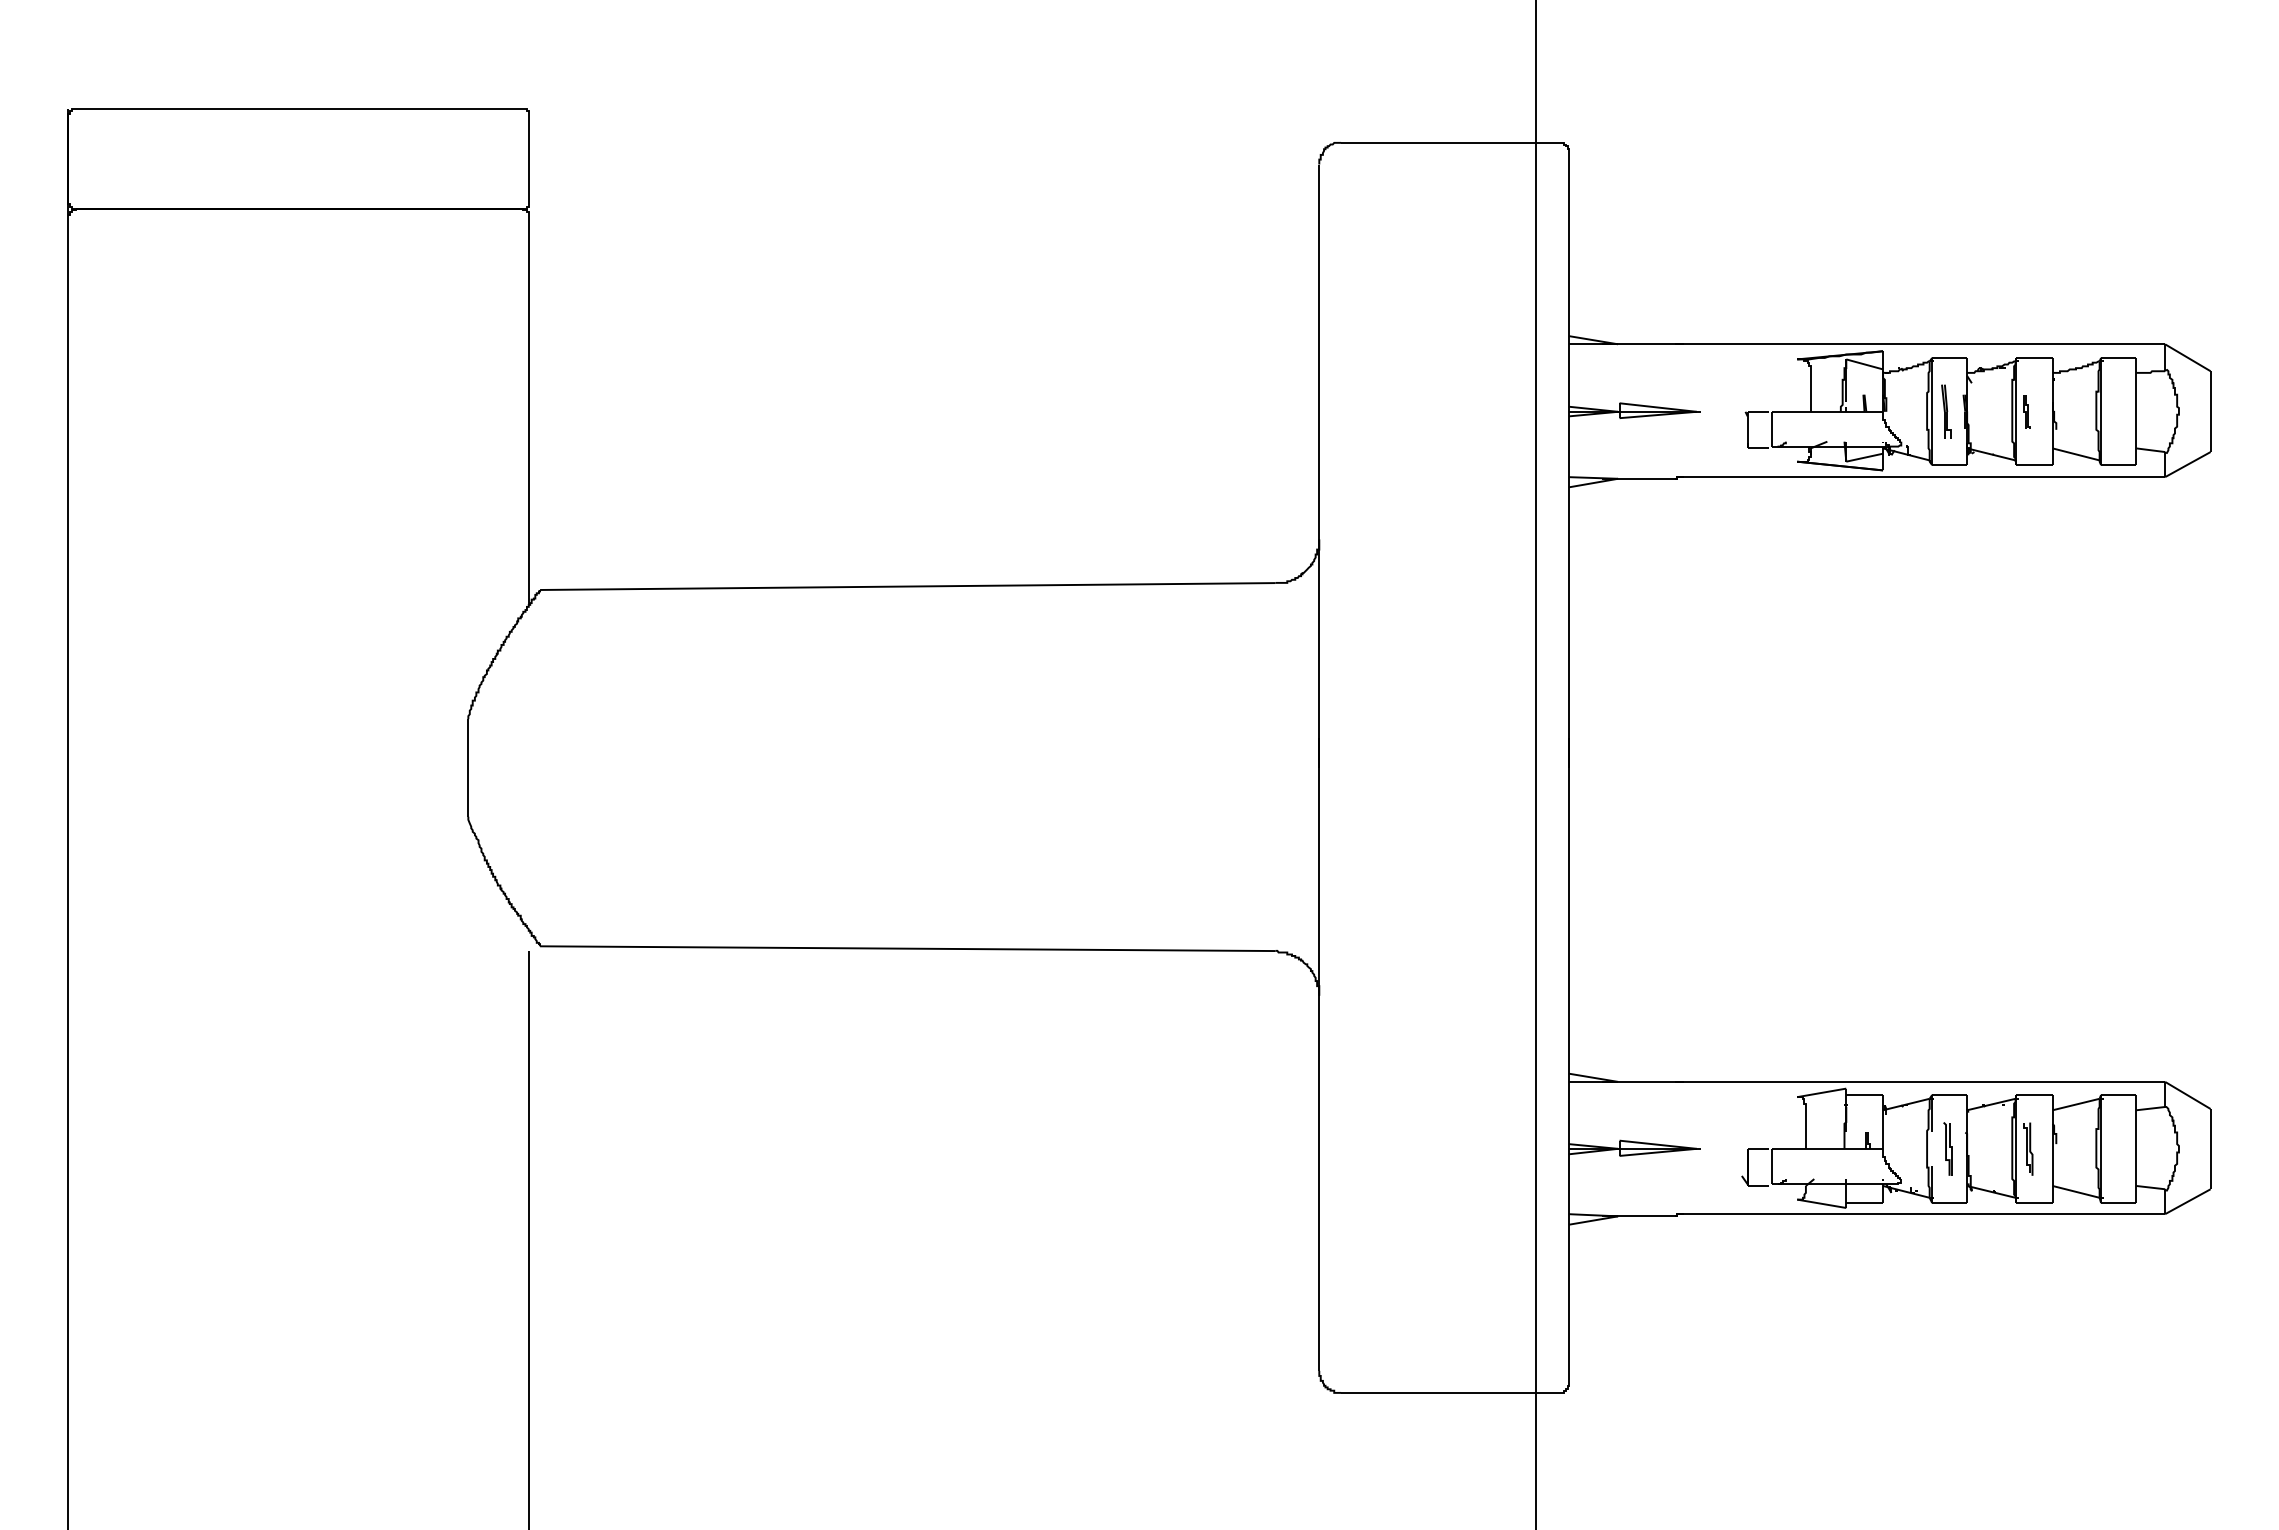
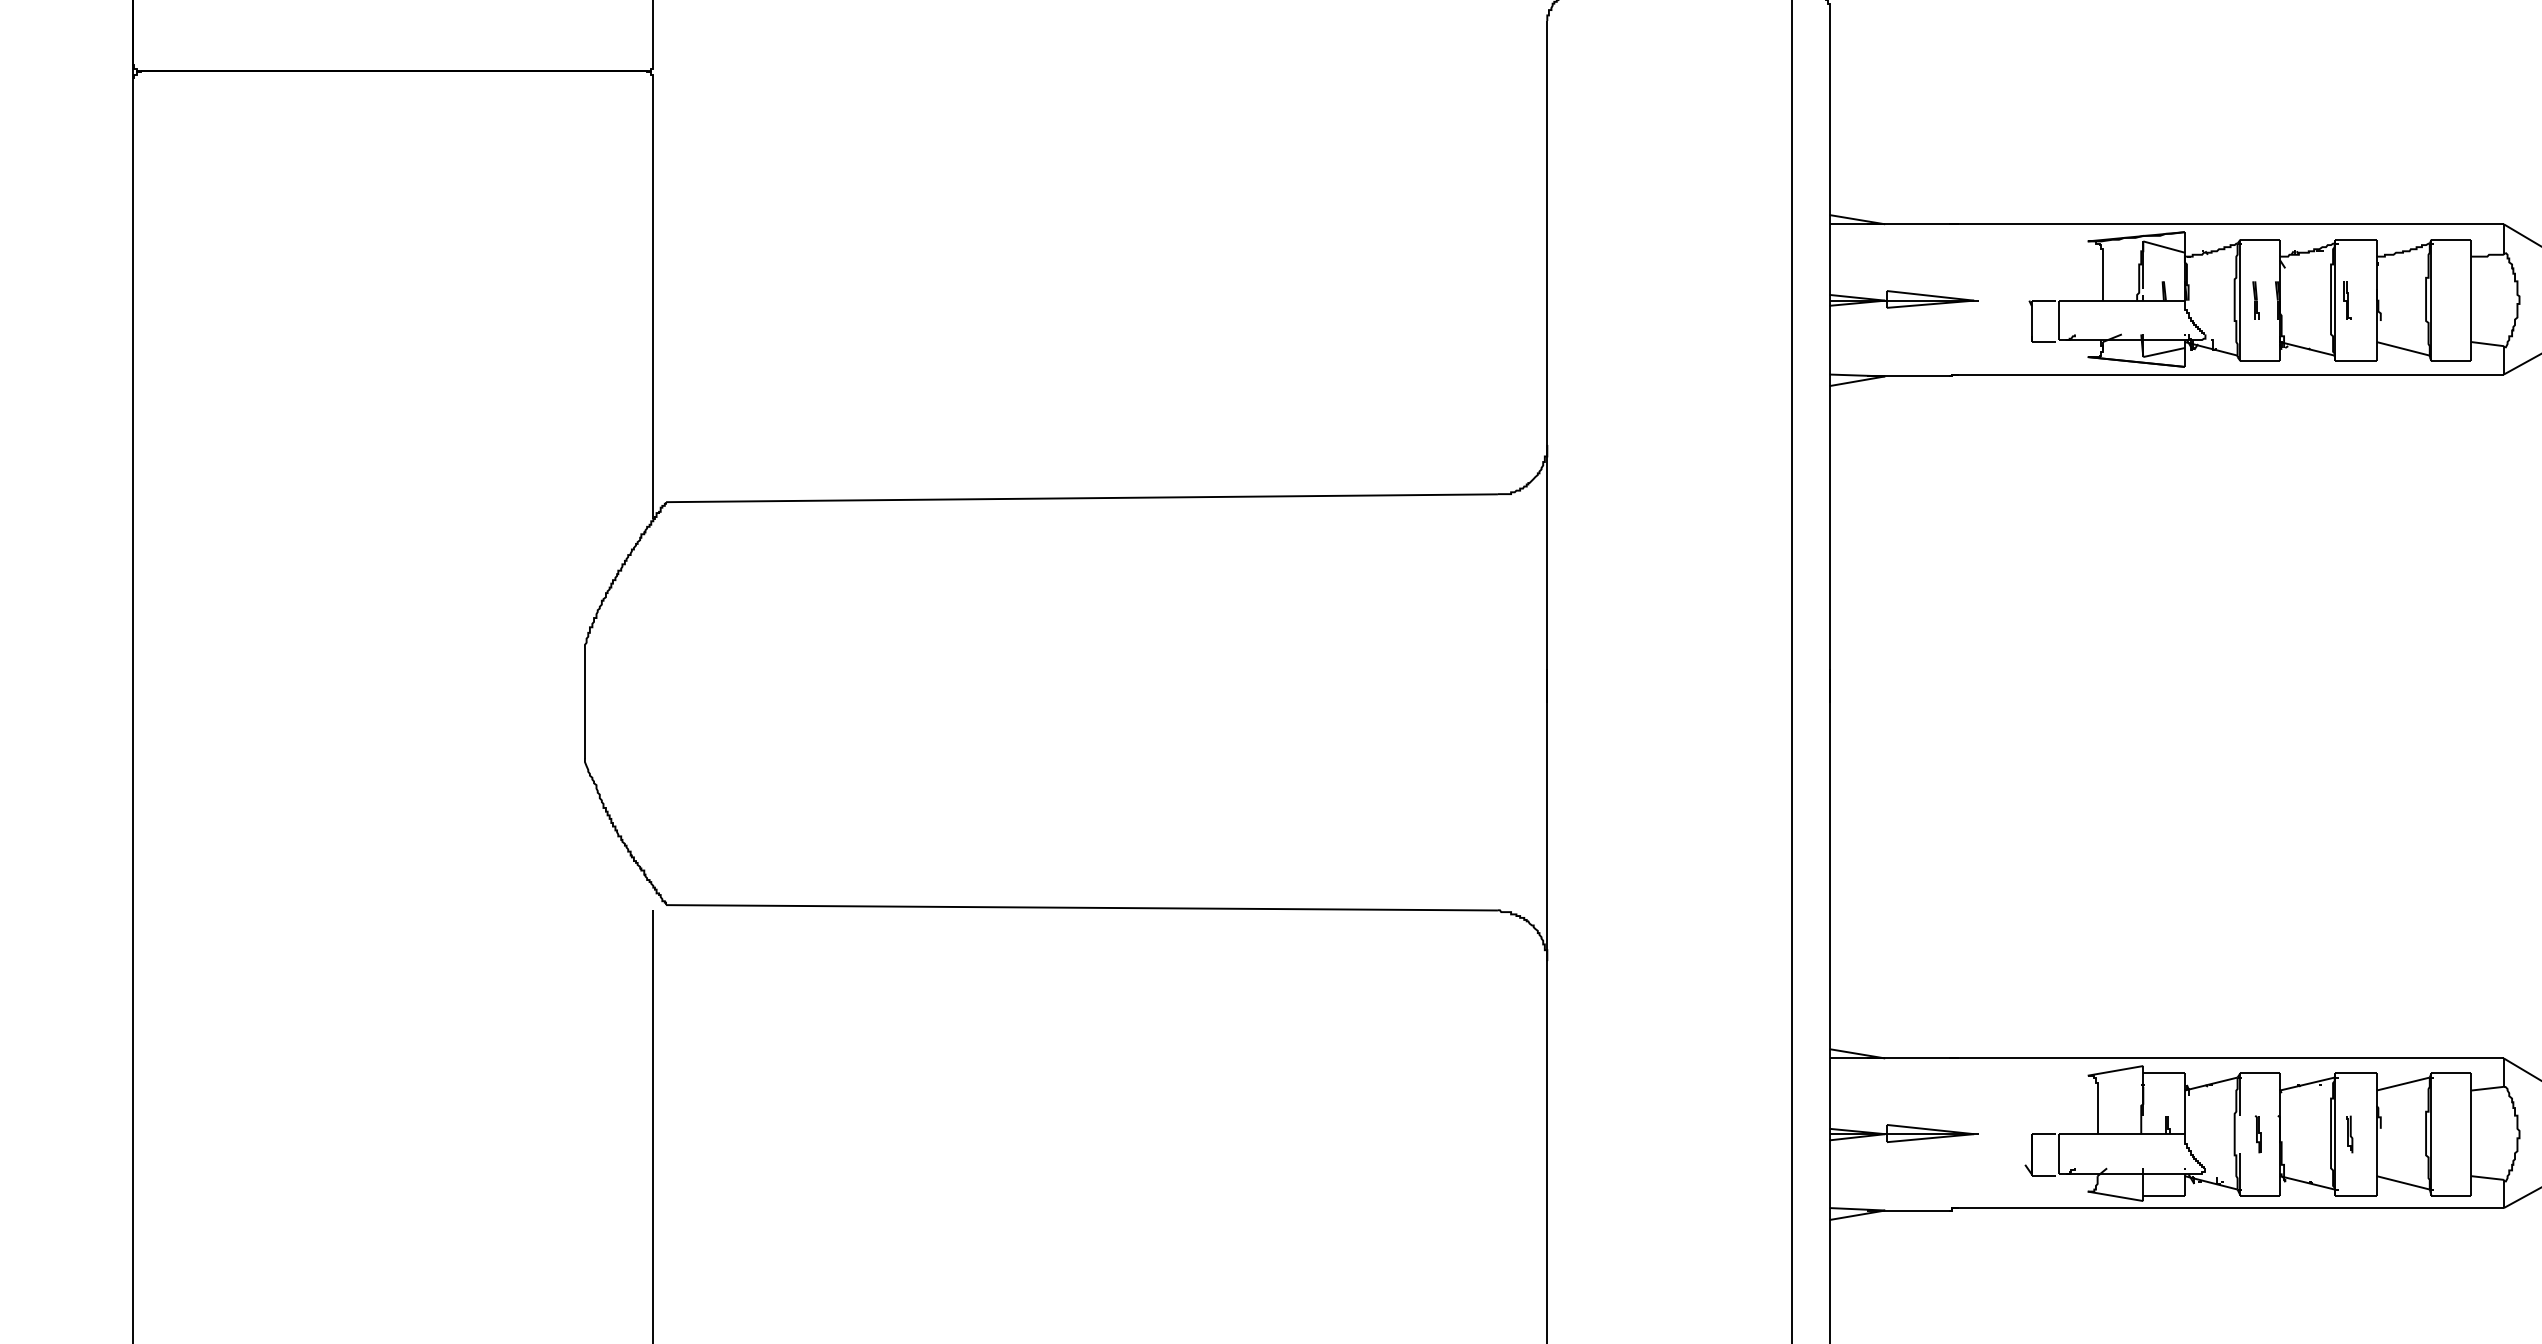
part: (1945, 411) -> (2255, 300), size x0.62
part: (1947, 1148) -> (2257, 1133), size x0.62
part: (2028, 1148) -> (2349, 1133), size x0.62

